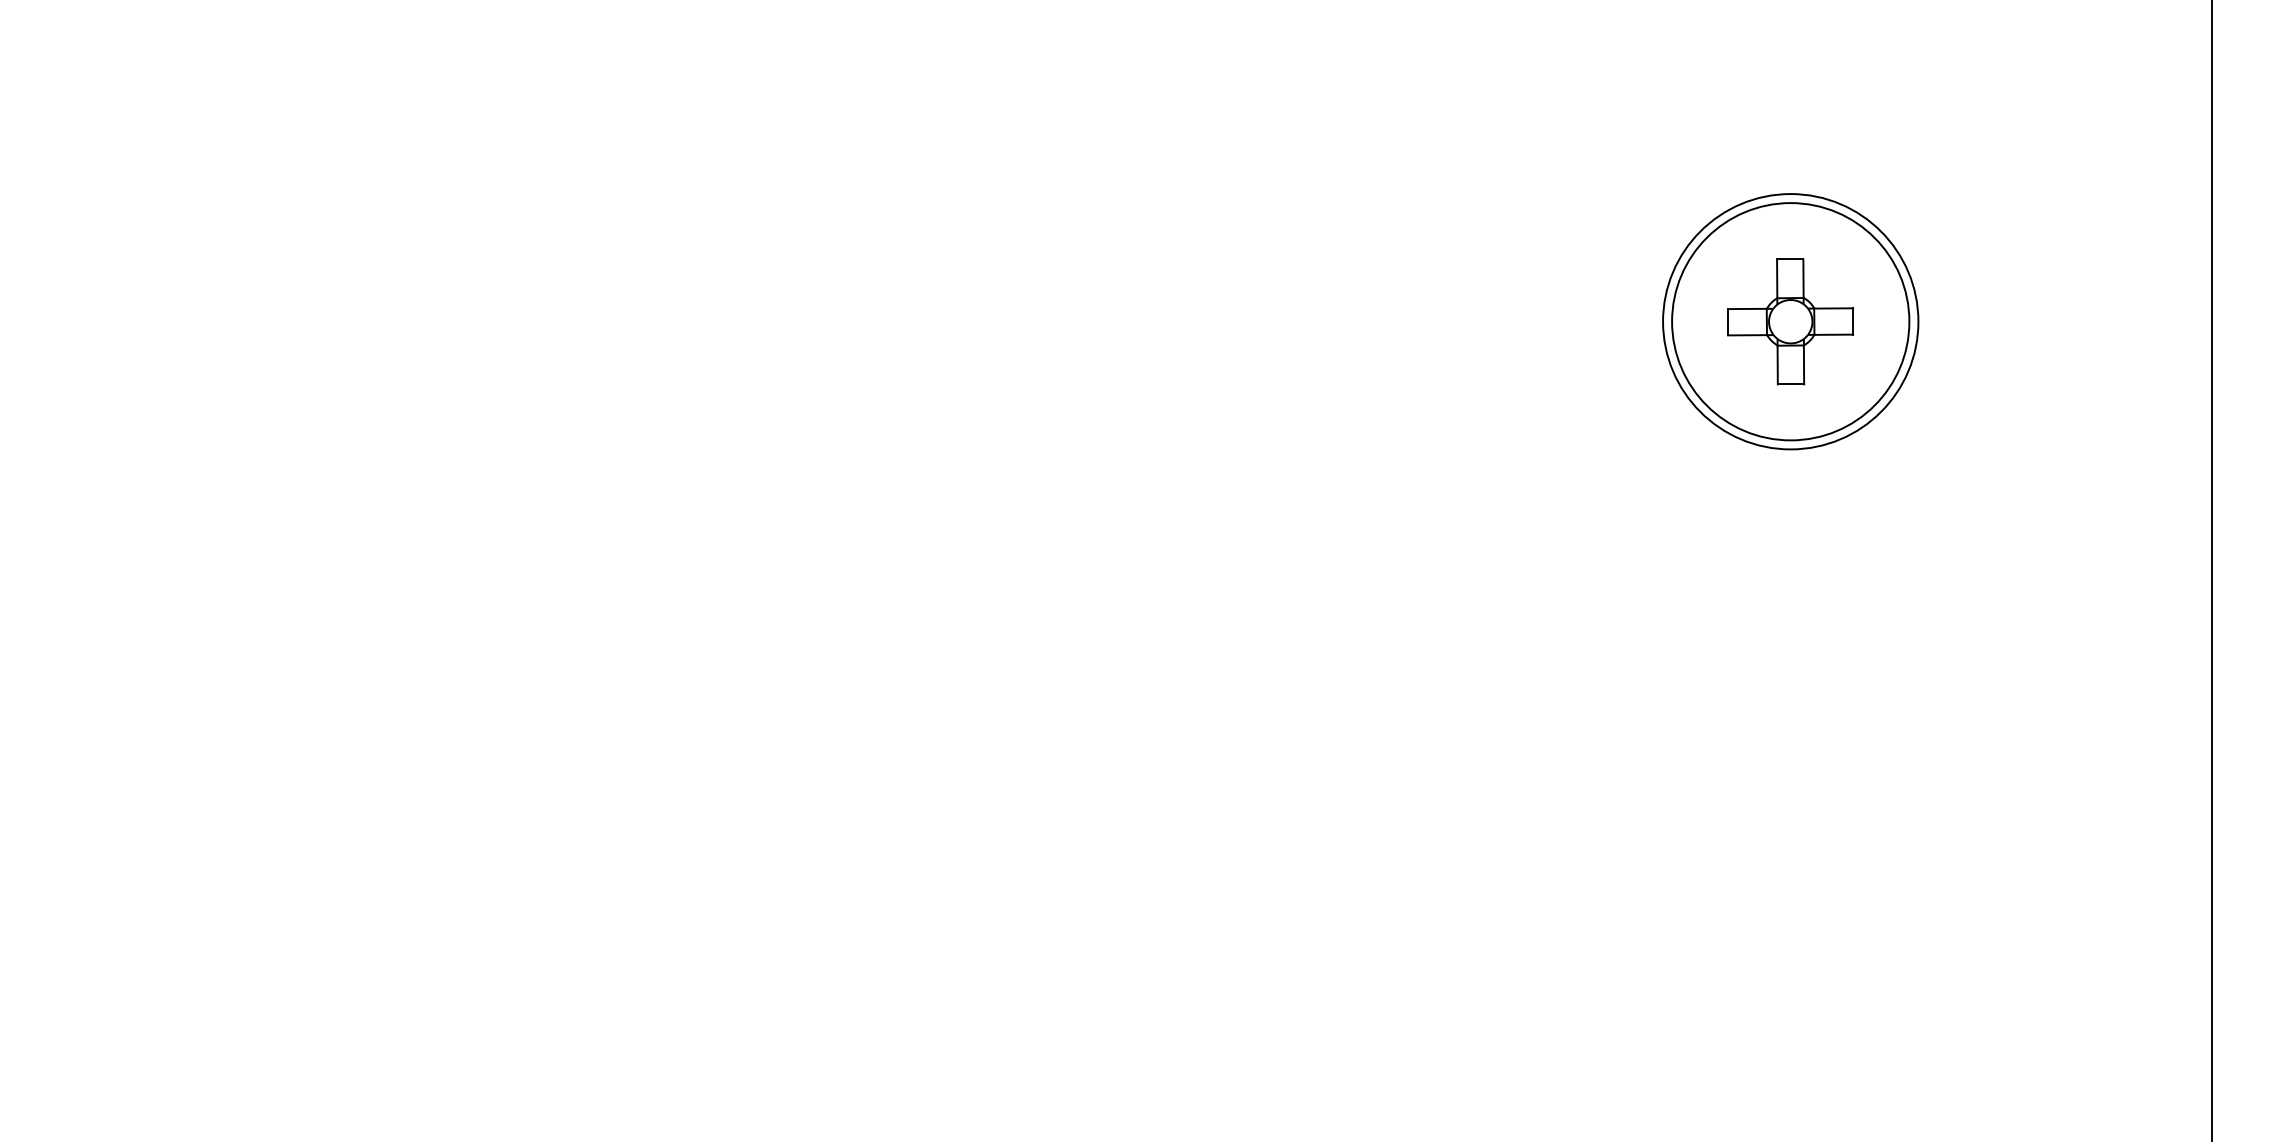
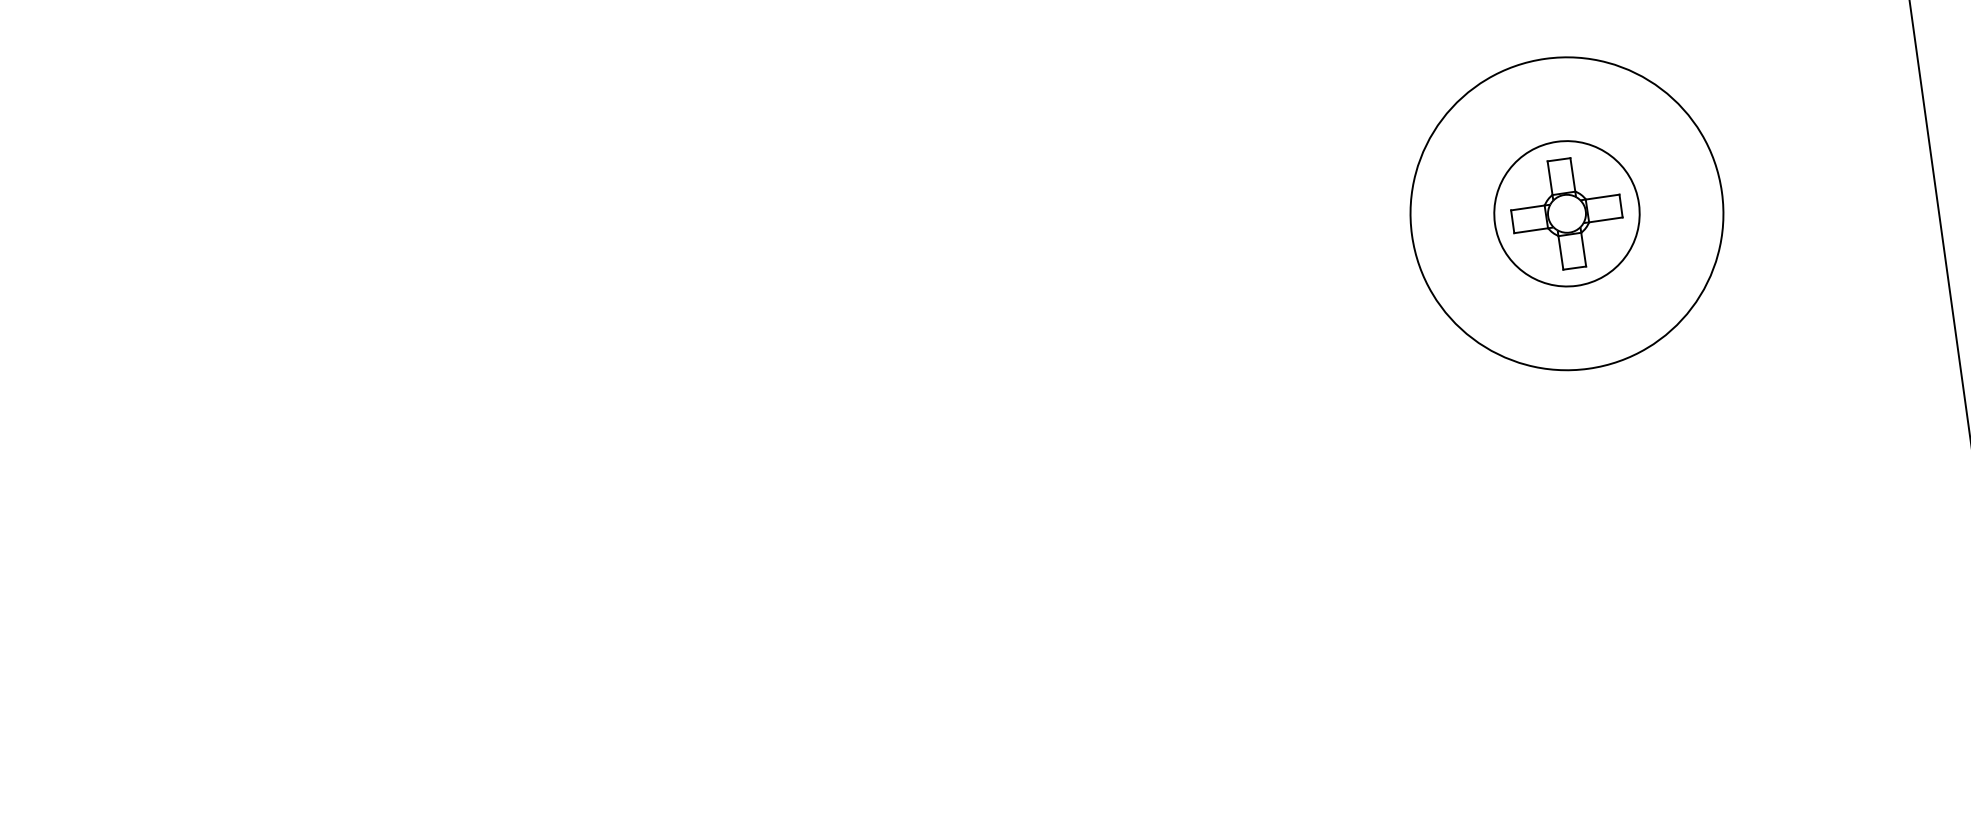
circle: (1790, 321) -> (1566, 213), size x0.7
circle: (1790, 321) -> (1566, 213), size x1.4

